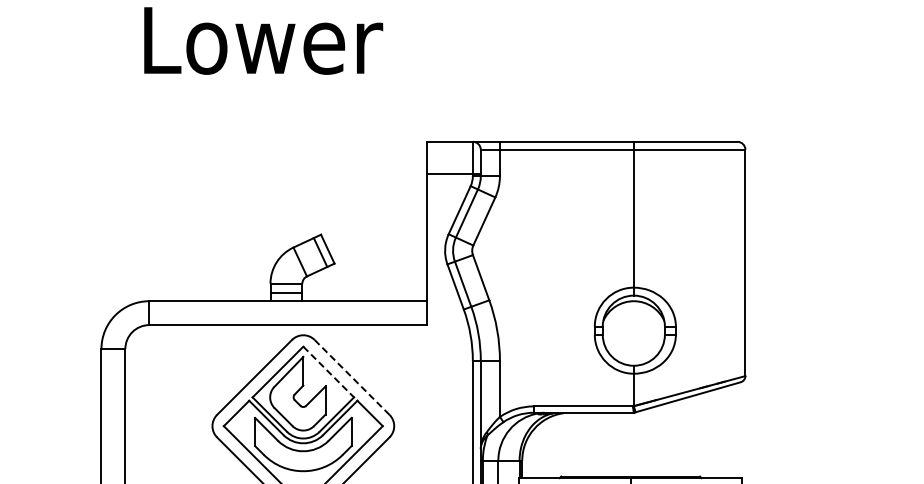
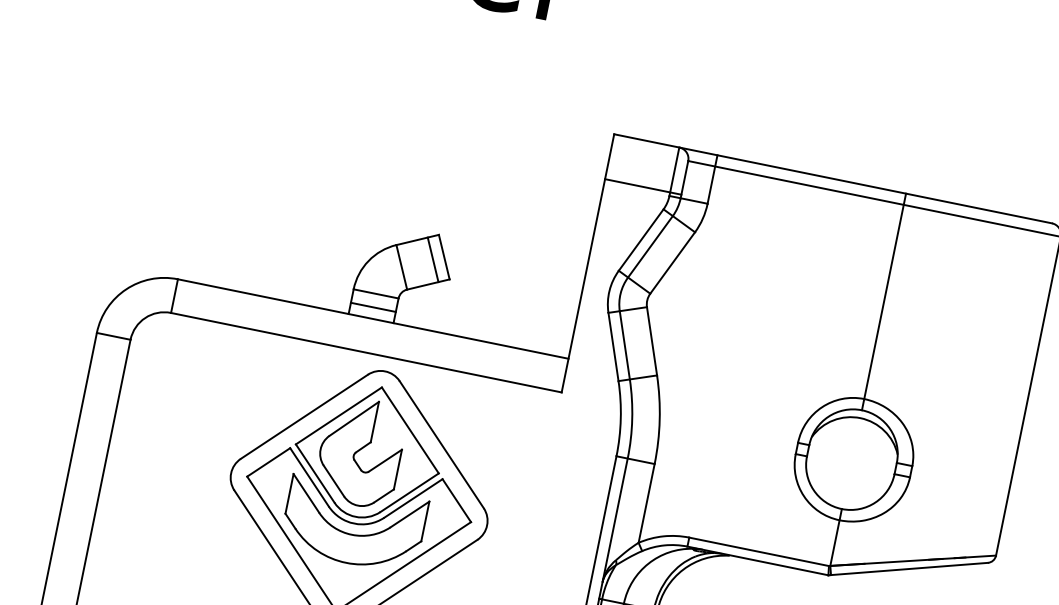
line: (328, 372) -> (409, 431), dashed -> solid
line: (352, 377) -> (442, 444), dashed -> solid

